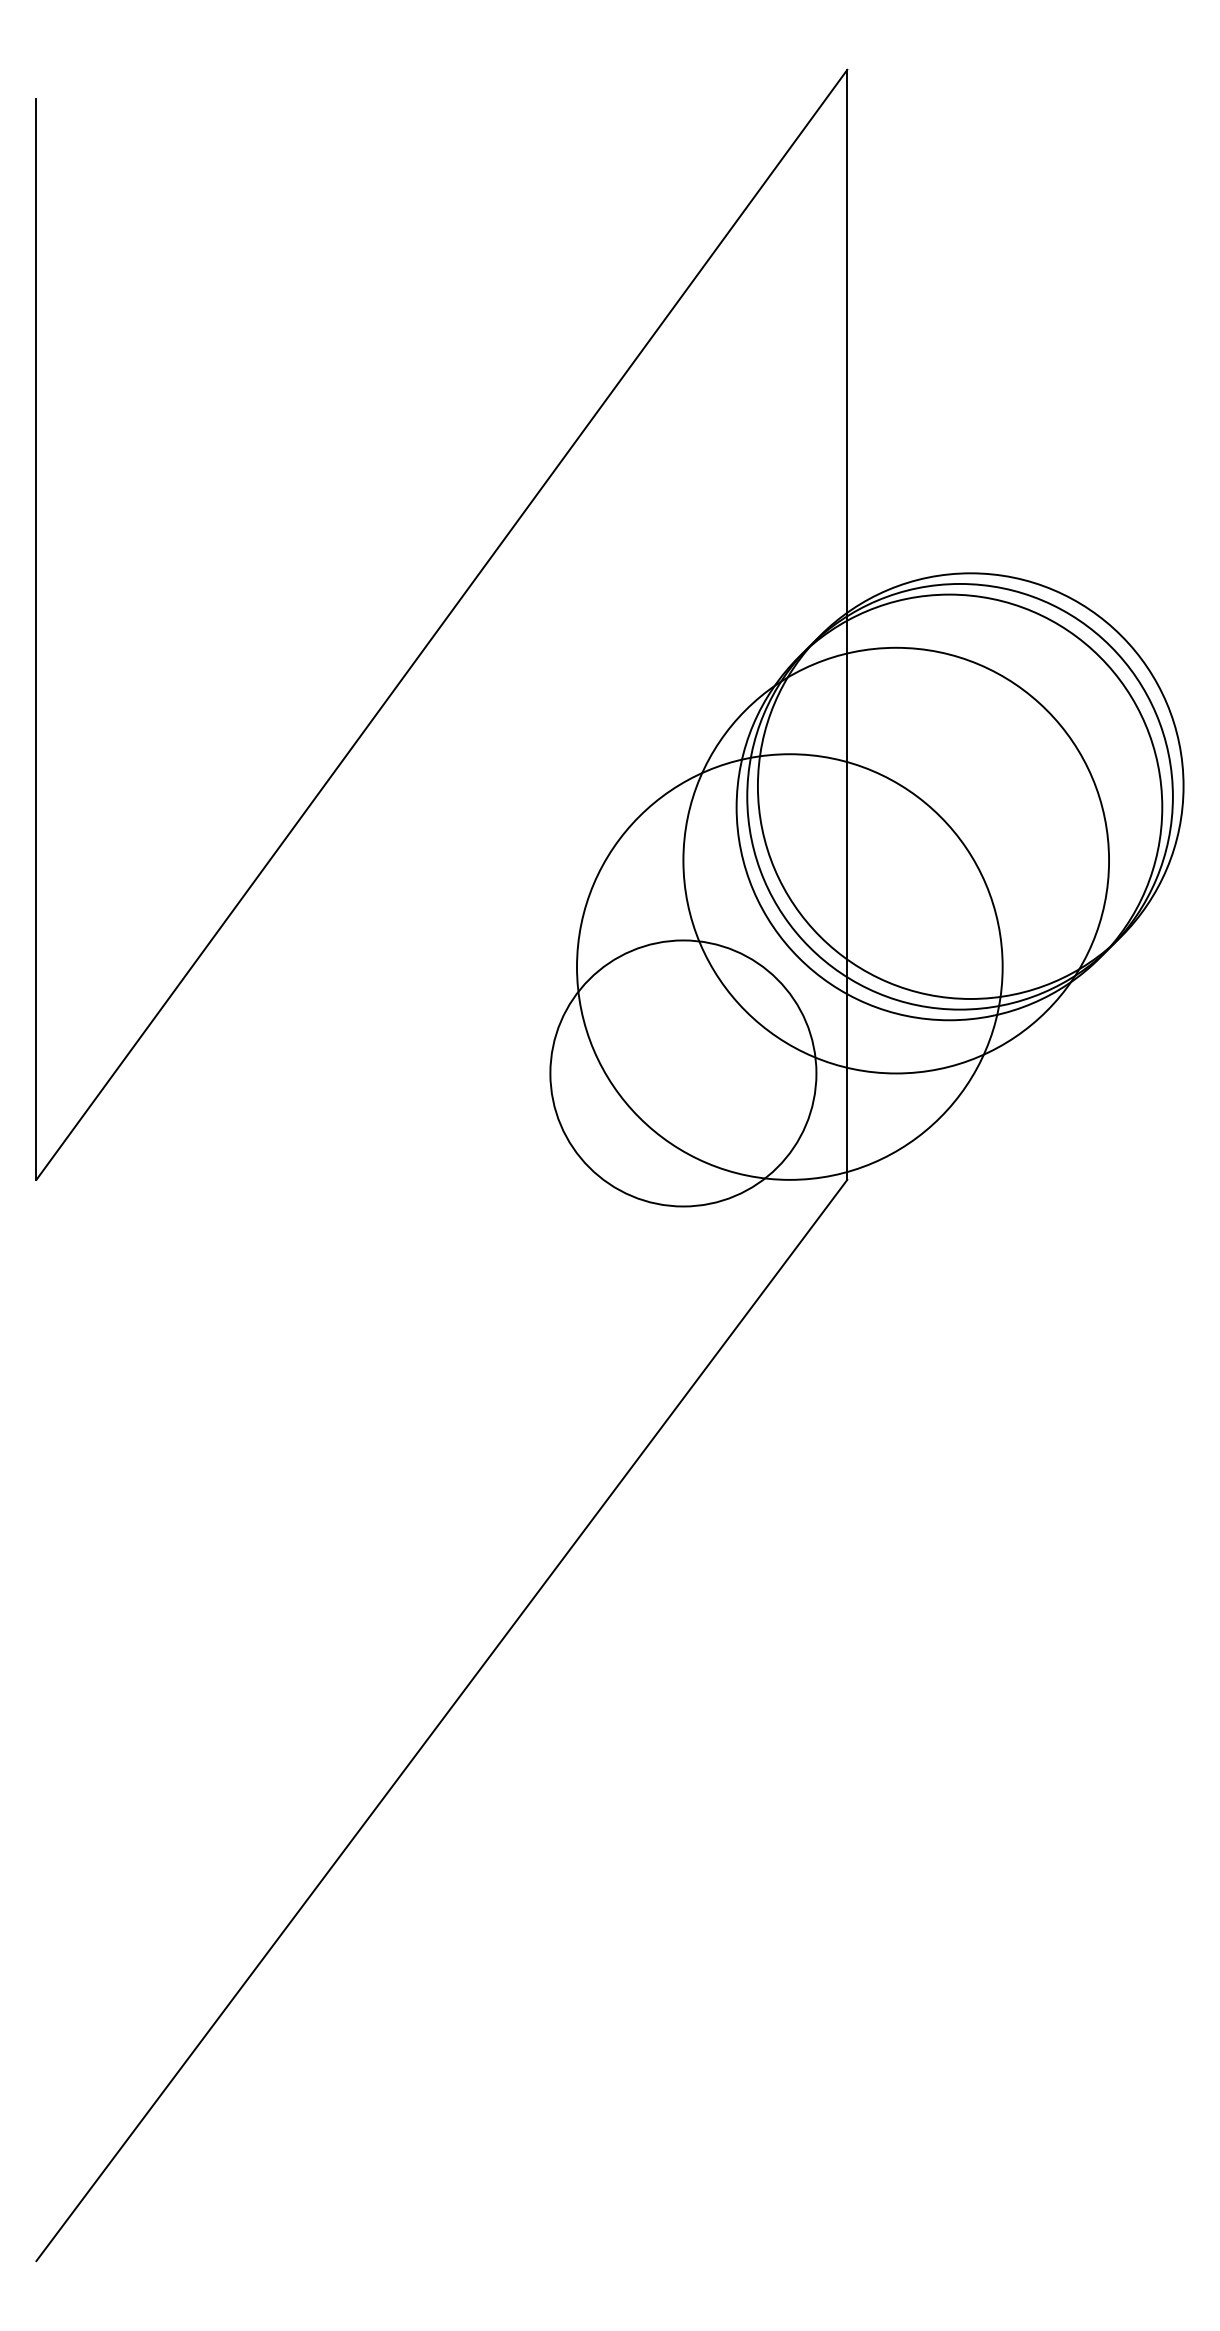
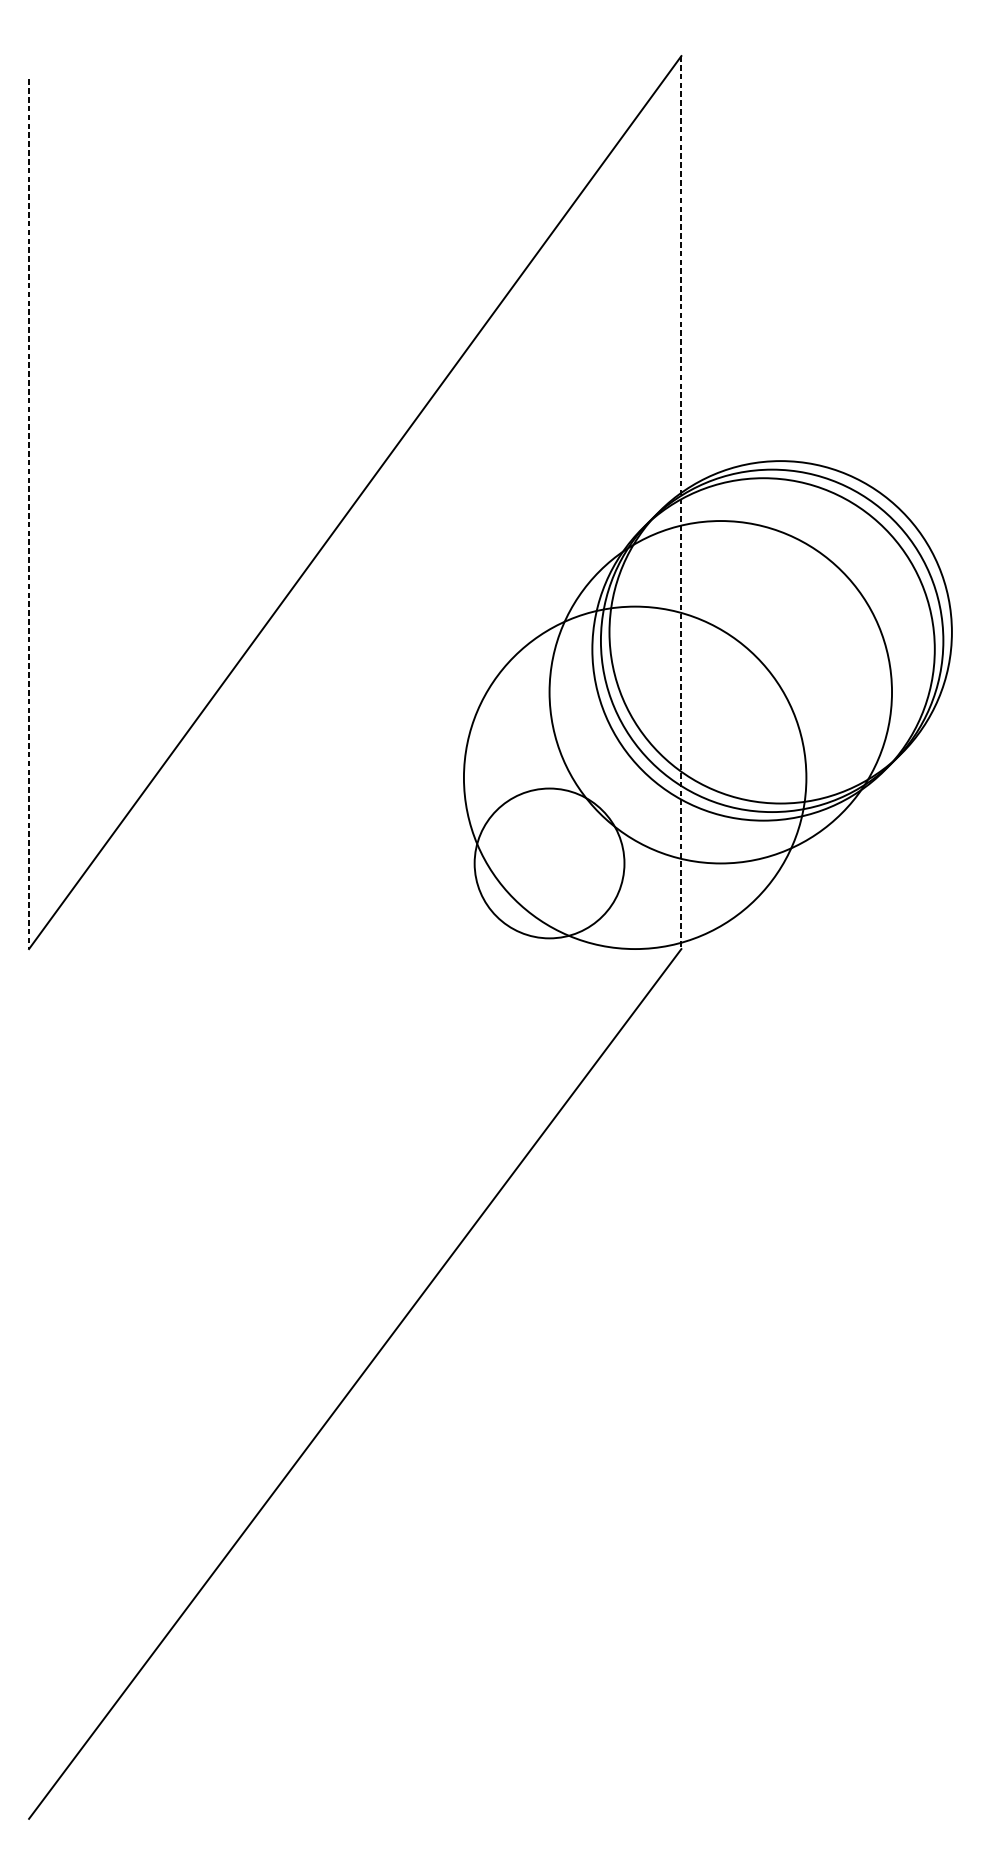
line: (847, 625) -> (681, 503), solid -> dashed
line: (36, 639) -> (29, 514), solid -> dashed
circle: (683, 1073) -> (549, 863), size x0.7

